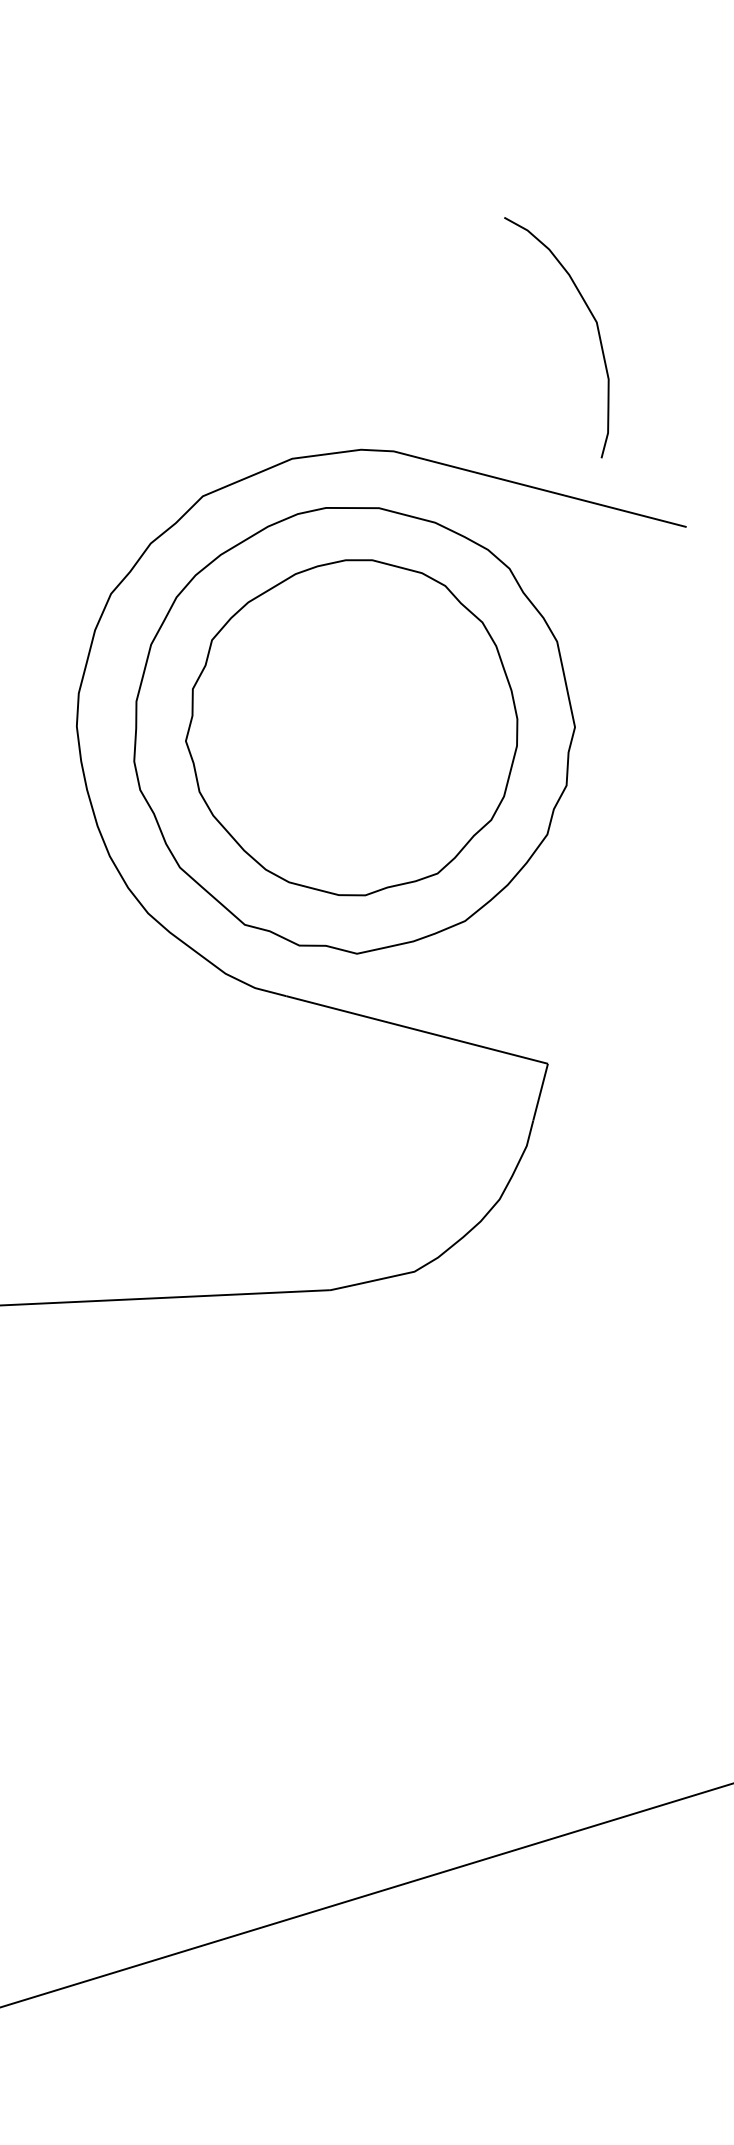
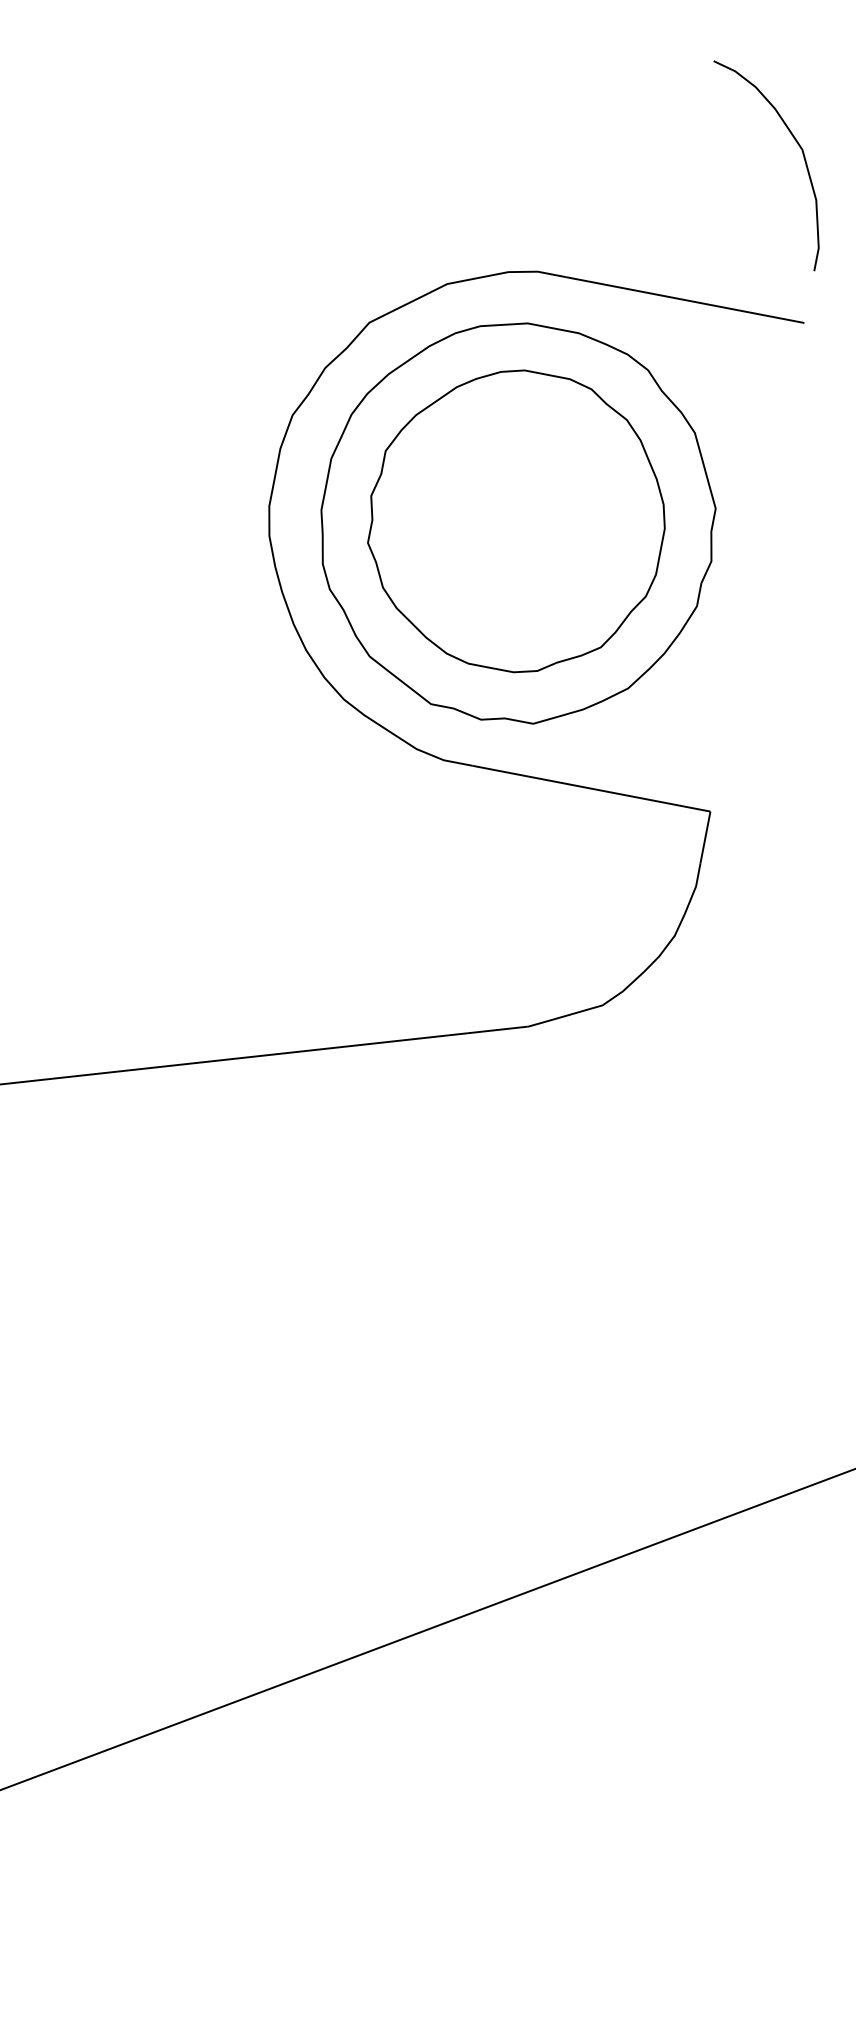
curve: (591, 316) -> (797, 144), moved

